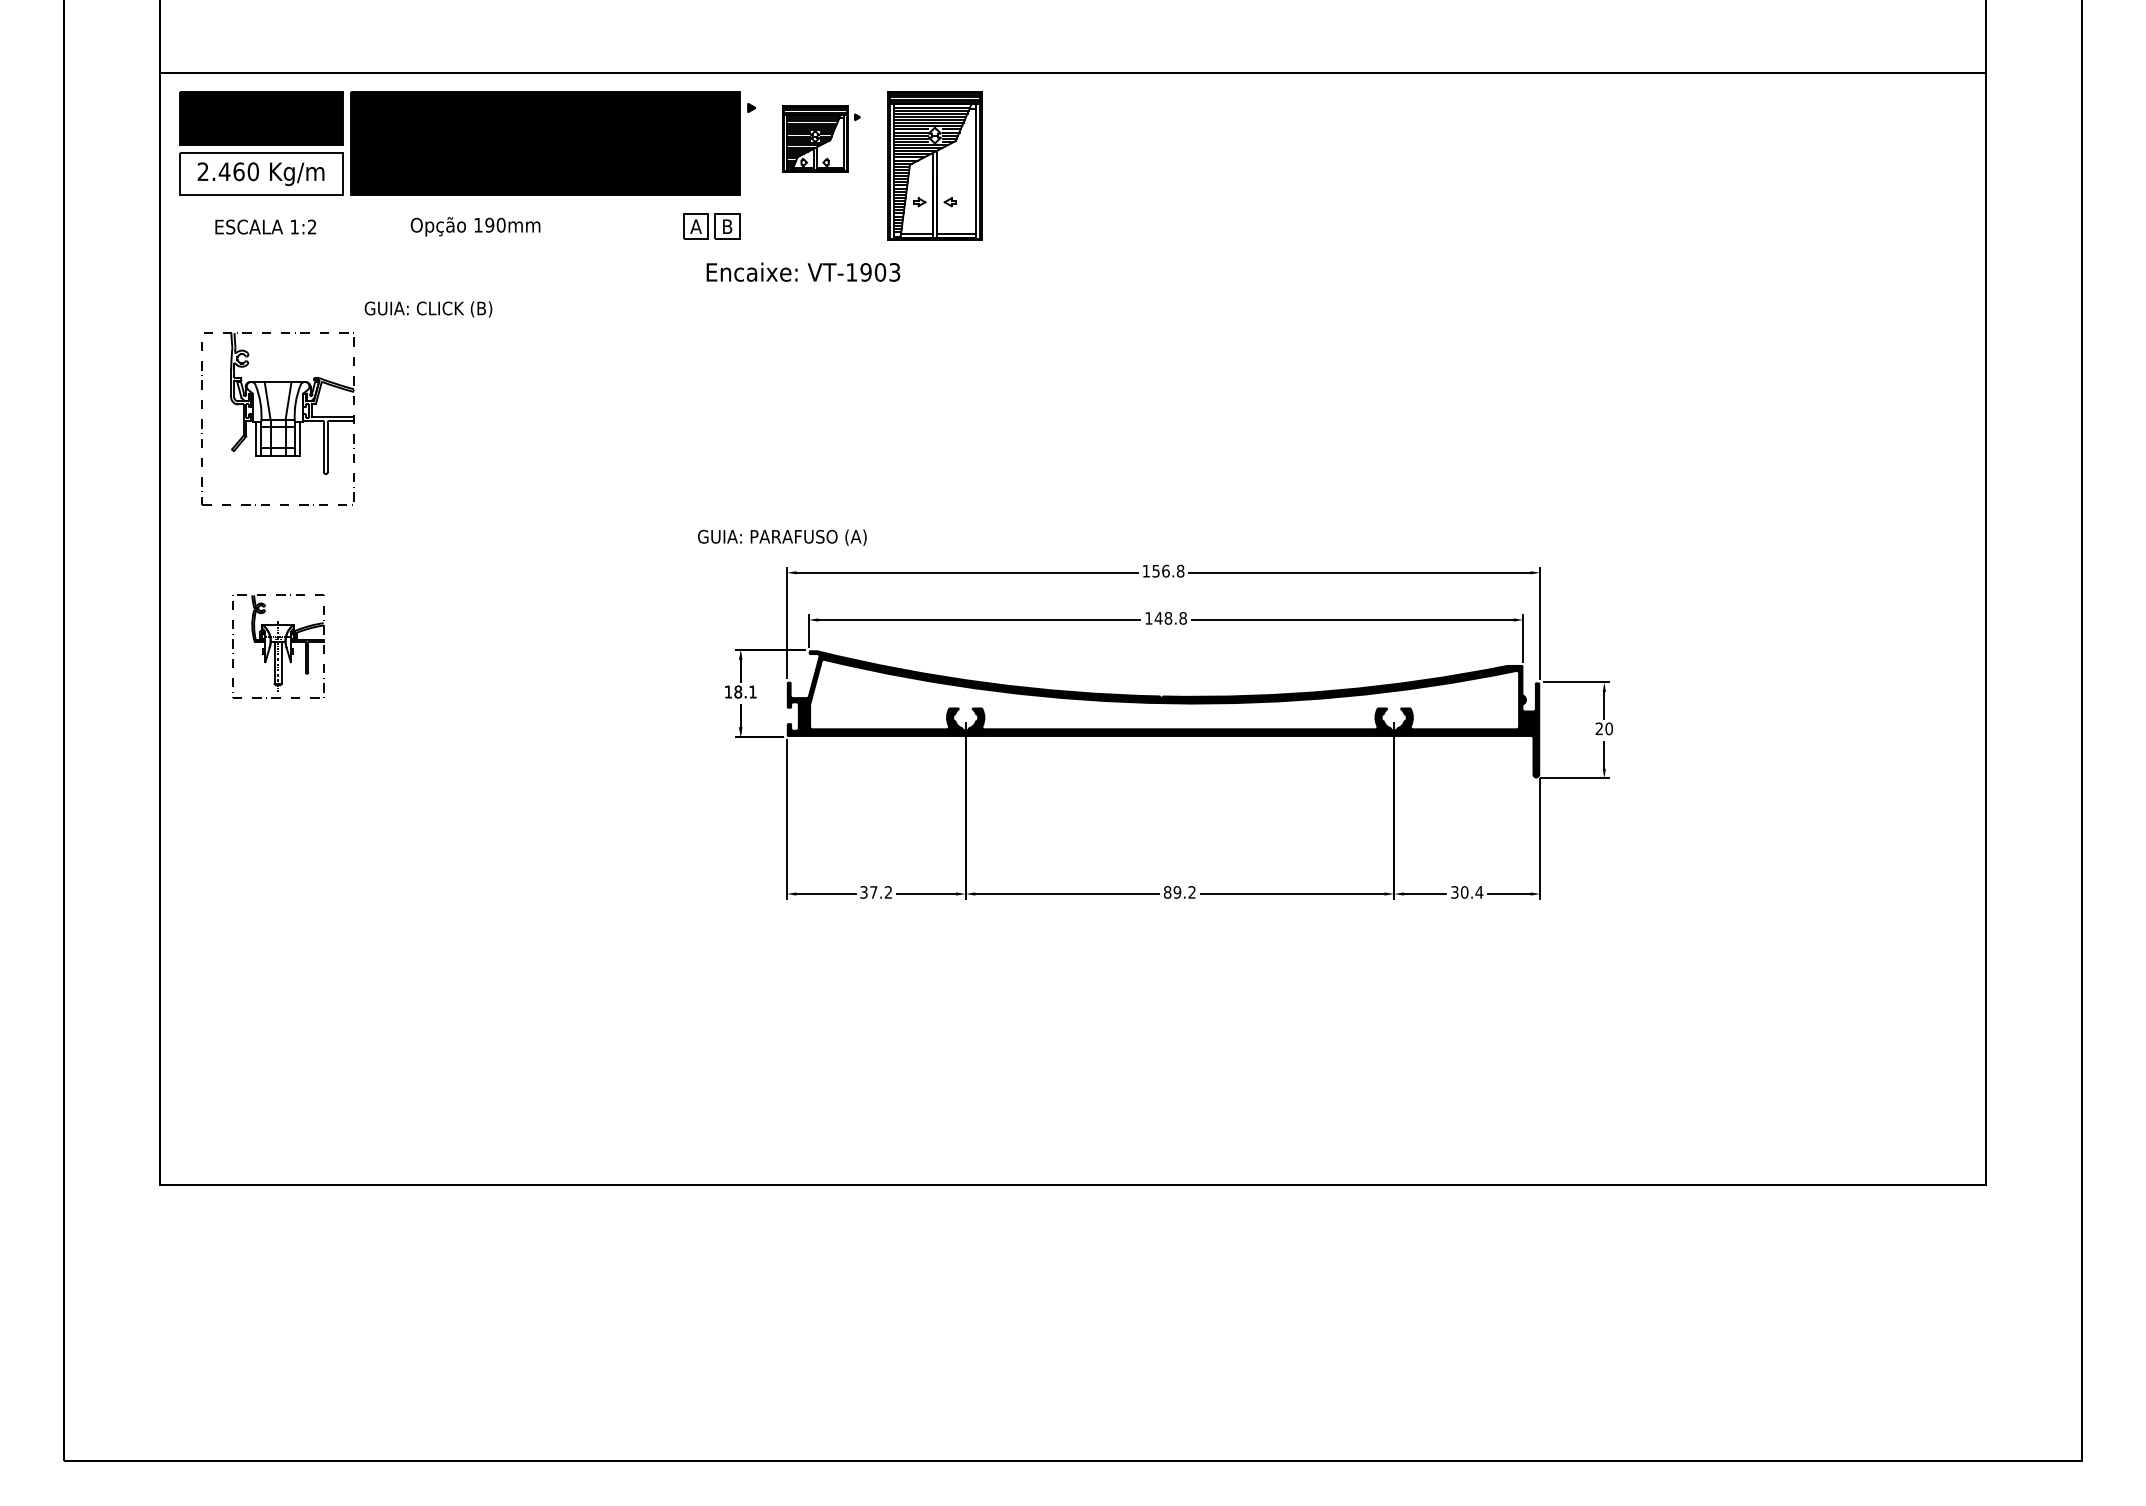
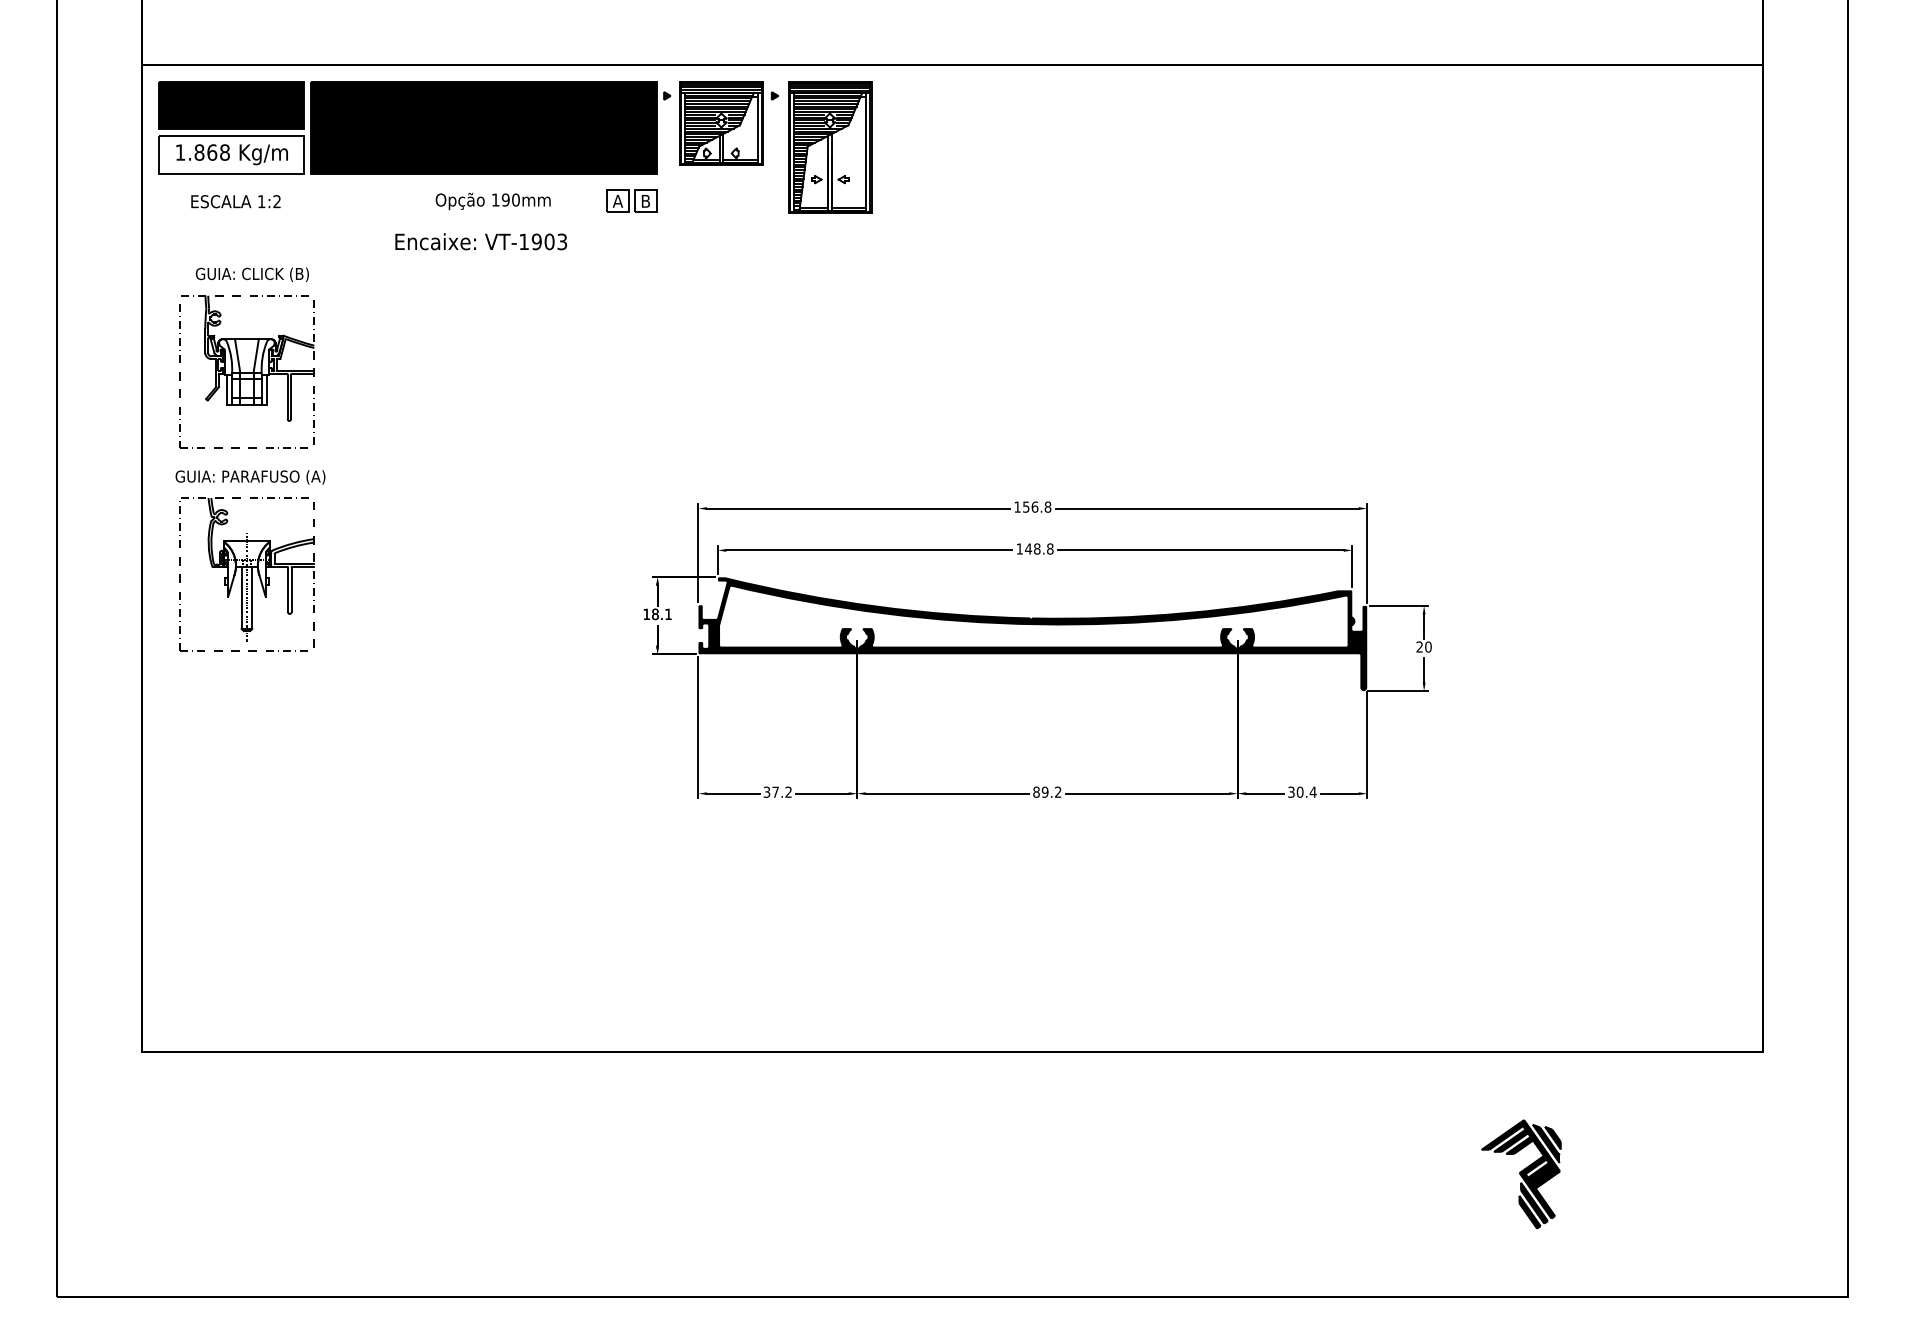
part: (820, 139) -> (728, 123), size x1.43
text: (228, 171) -> (202, 152), 2.460 -> 1.868
text: (474, 226) -> (492, 201), moved
text: (802, 271) -> (480, 241), moved
text: (427, 309) -> (251, 274), moved
text: (782, 537) -> (250, 477), moved
part: (277, 647) -> (246, 574), size x1.67
part: (1714, 1323) -> (1521, 1174), added

